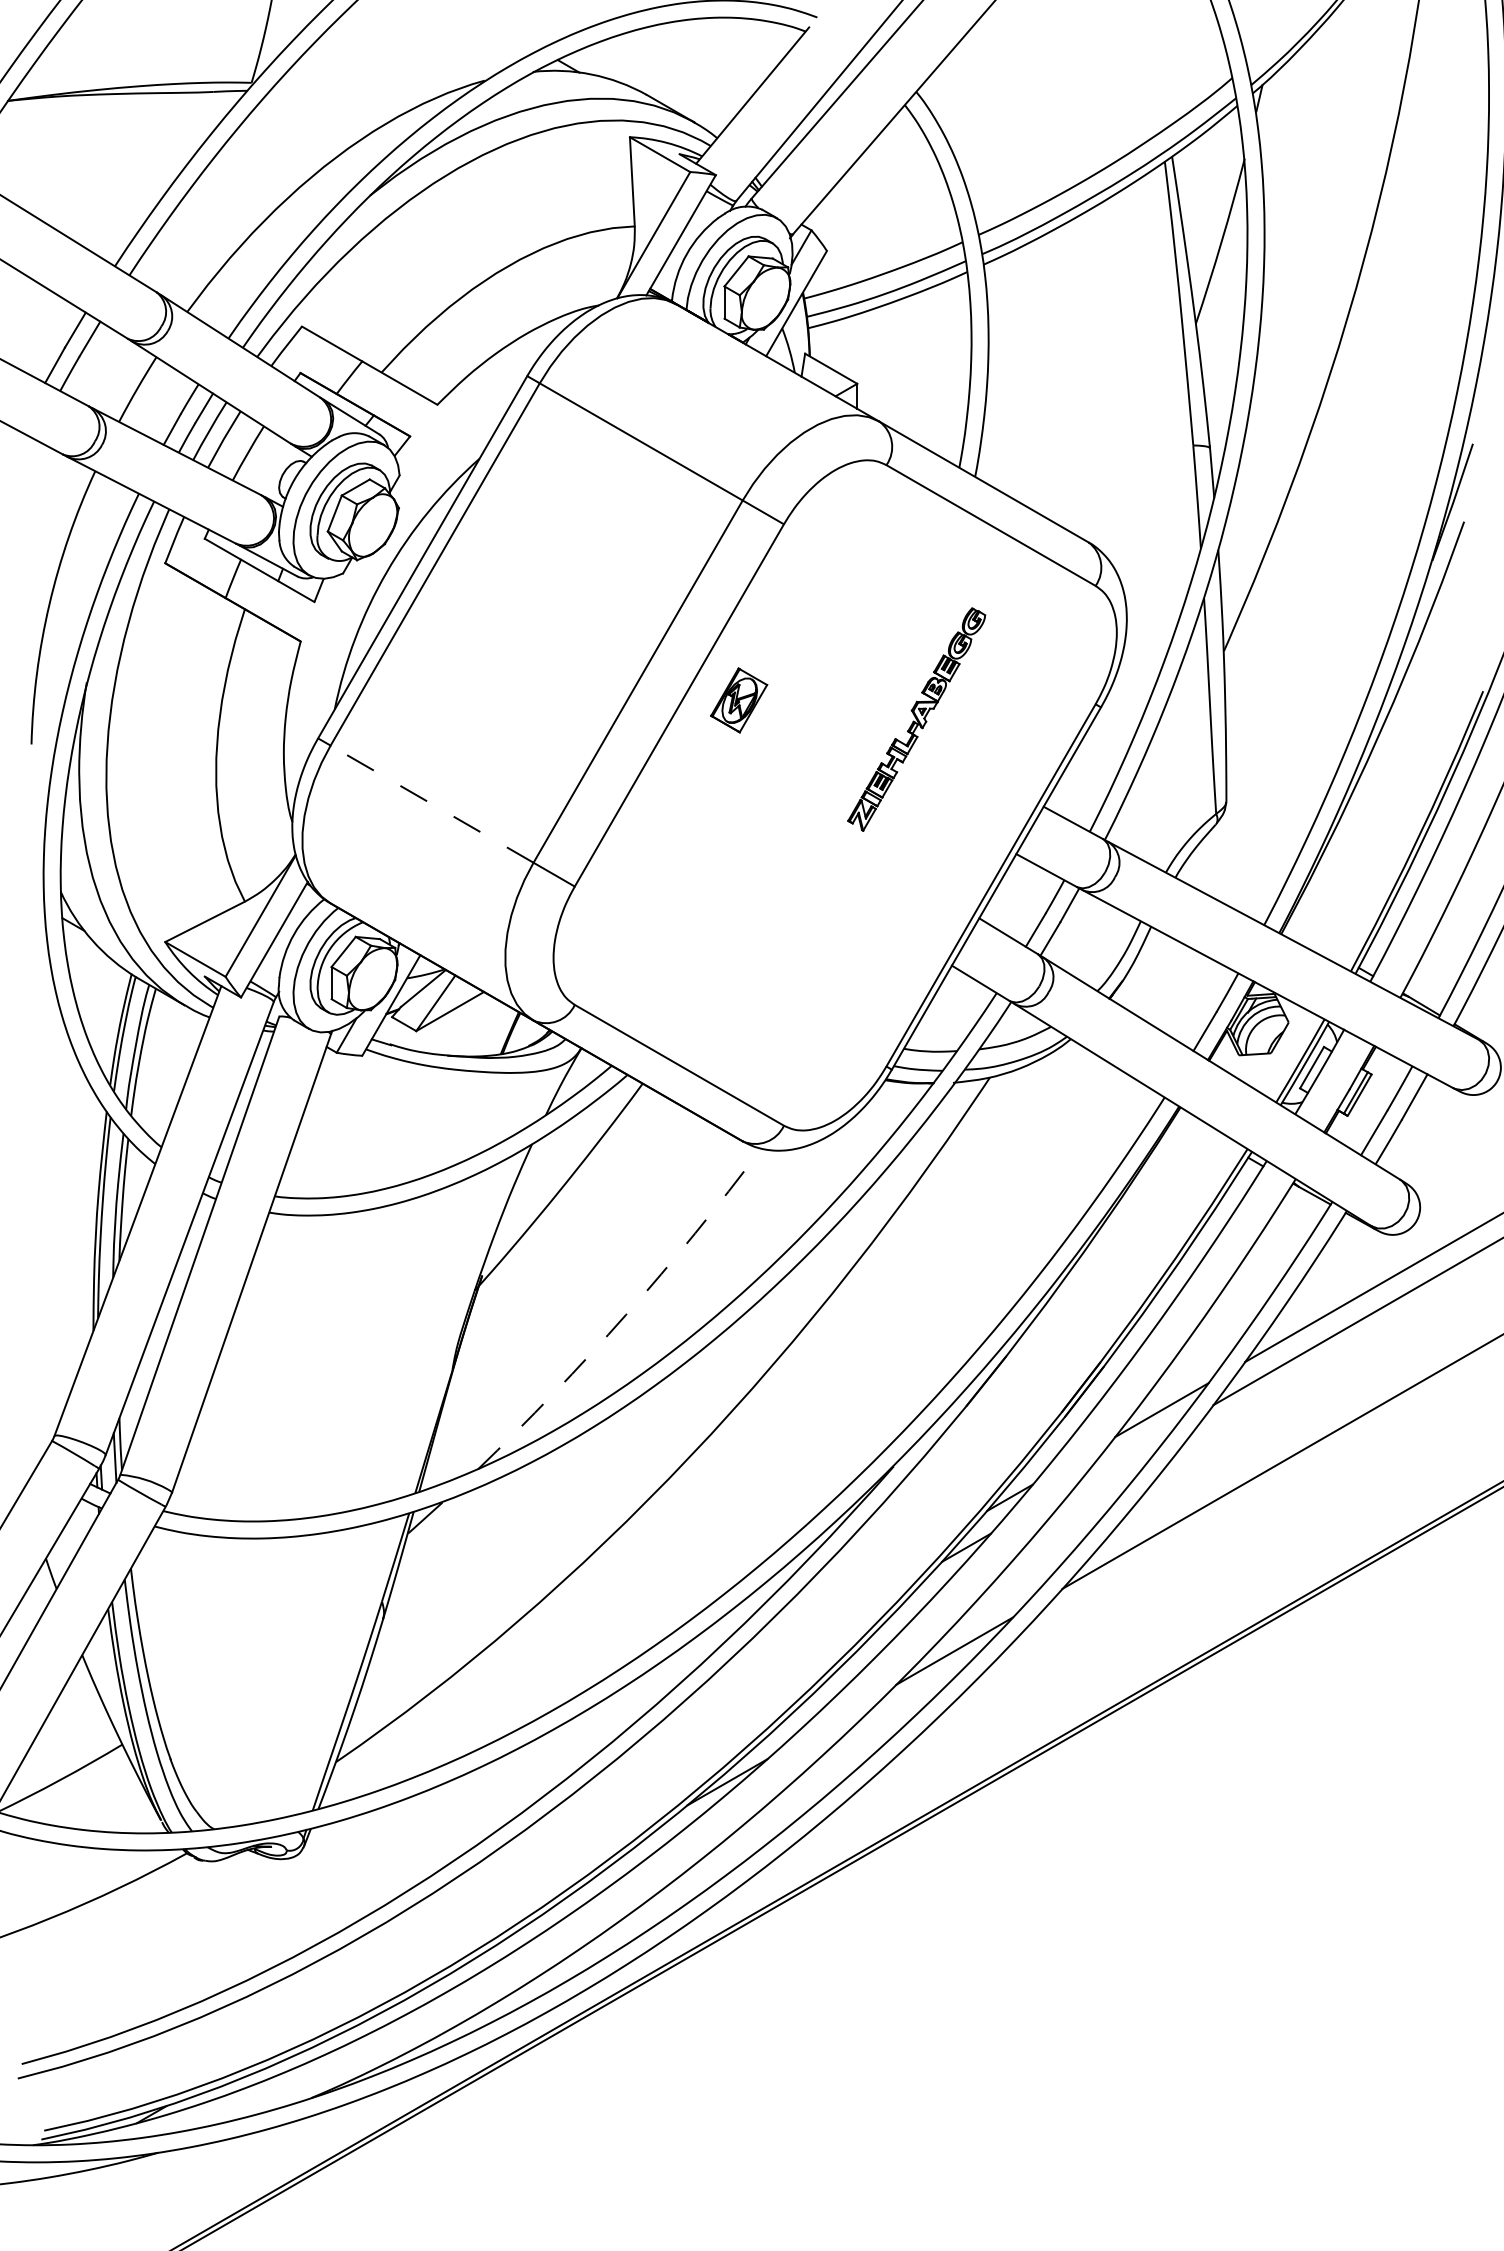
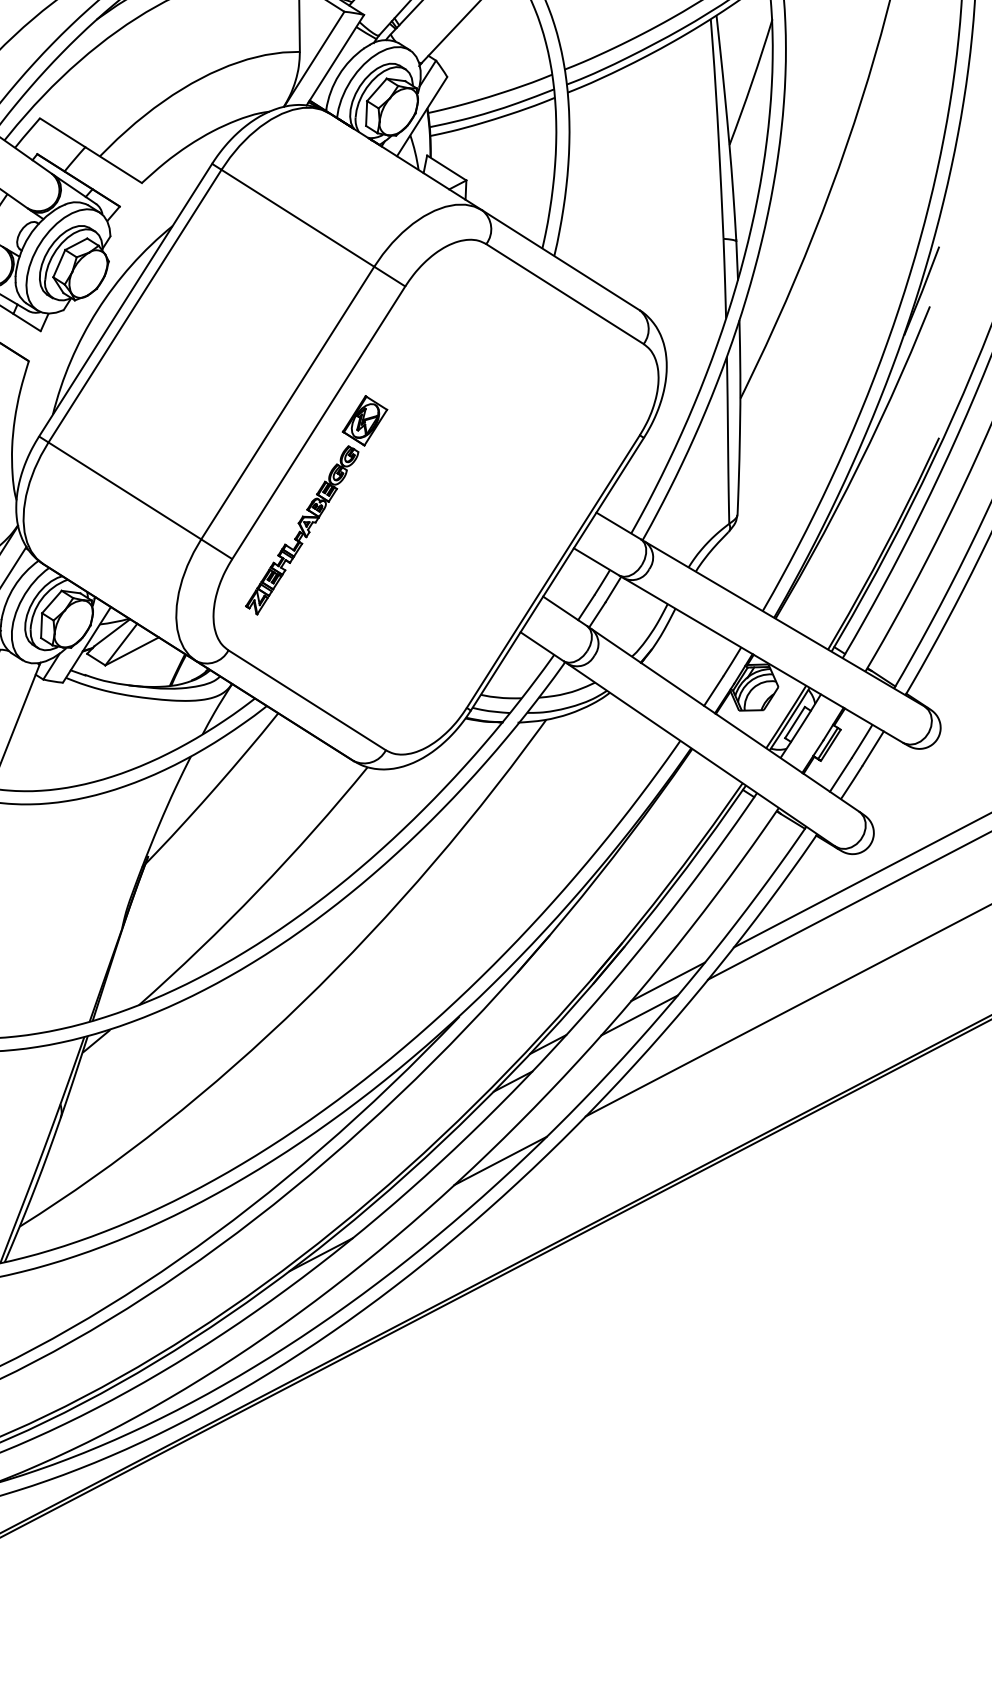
part: (916, 719) -> (302, 530), moved
line: (431, 803) -> (124, 490), dashed -> solid
arc: (626, 1314) -> (258, 890), dashed -> solid
line: (1126, 1455) -> (639, 1015), added

